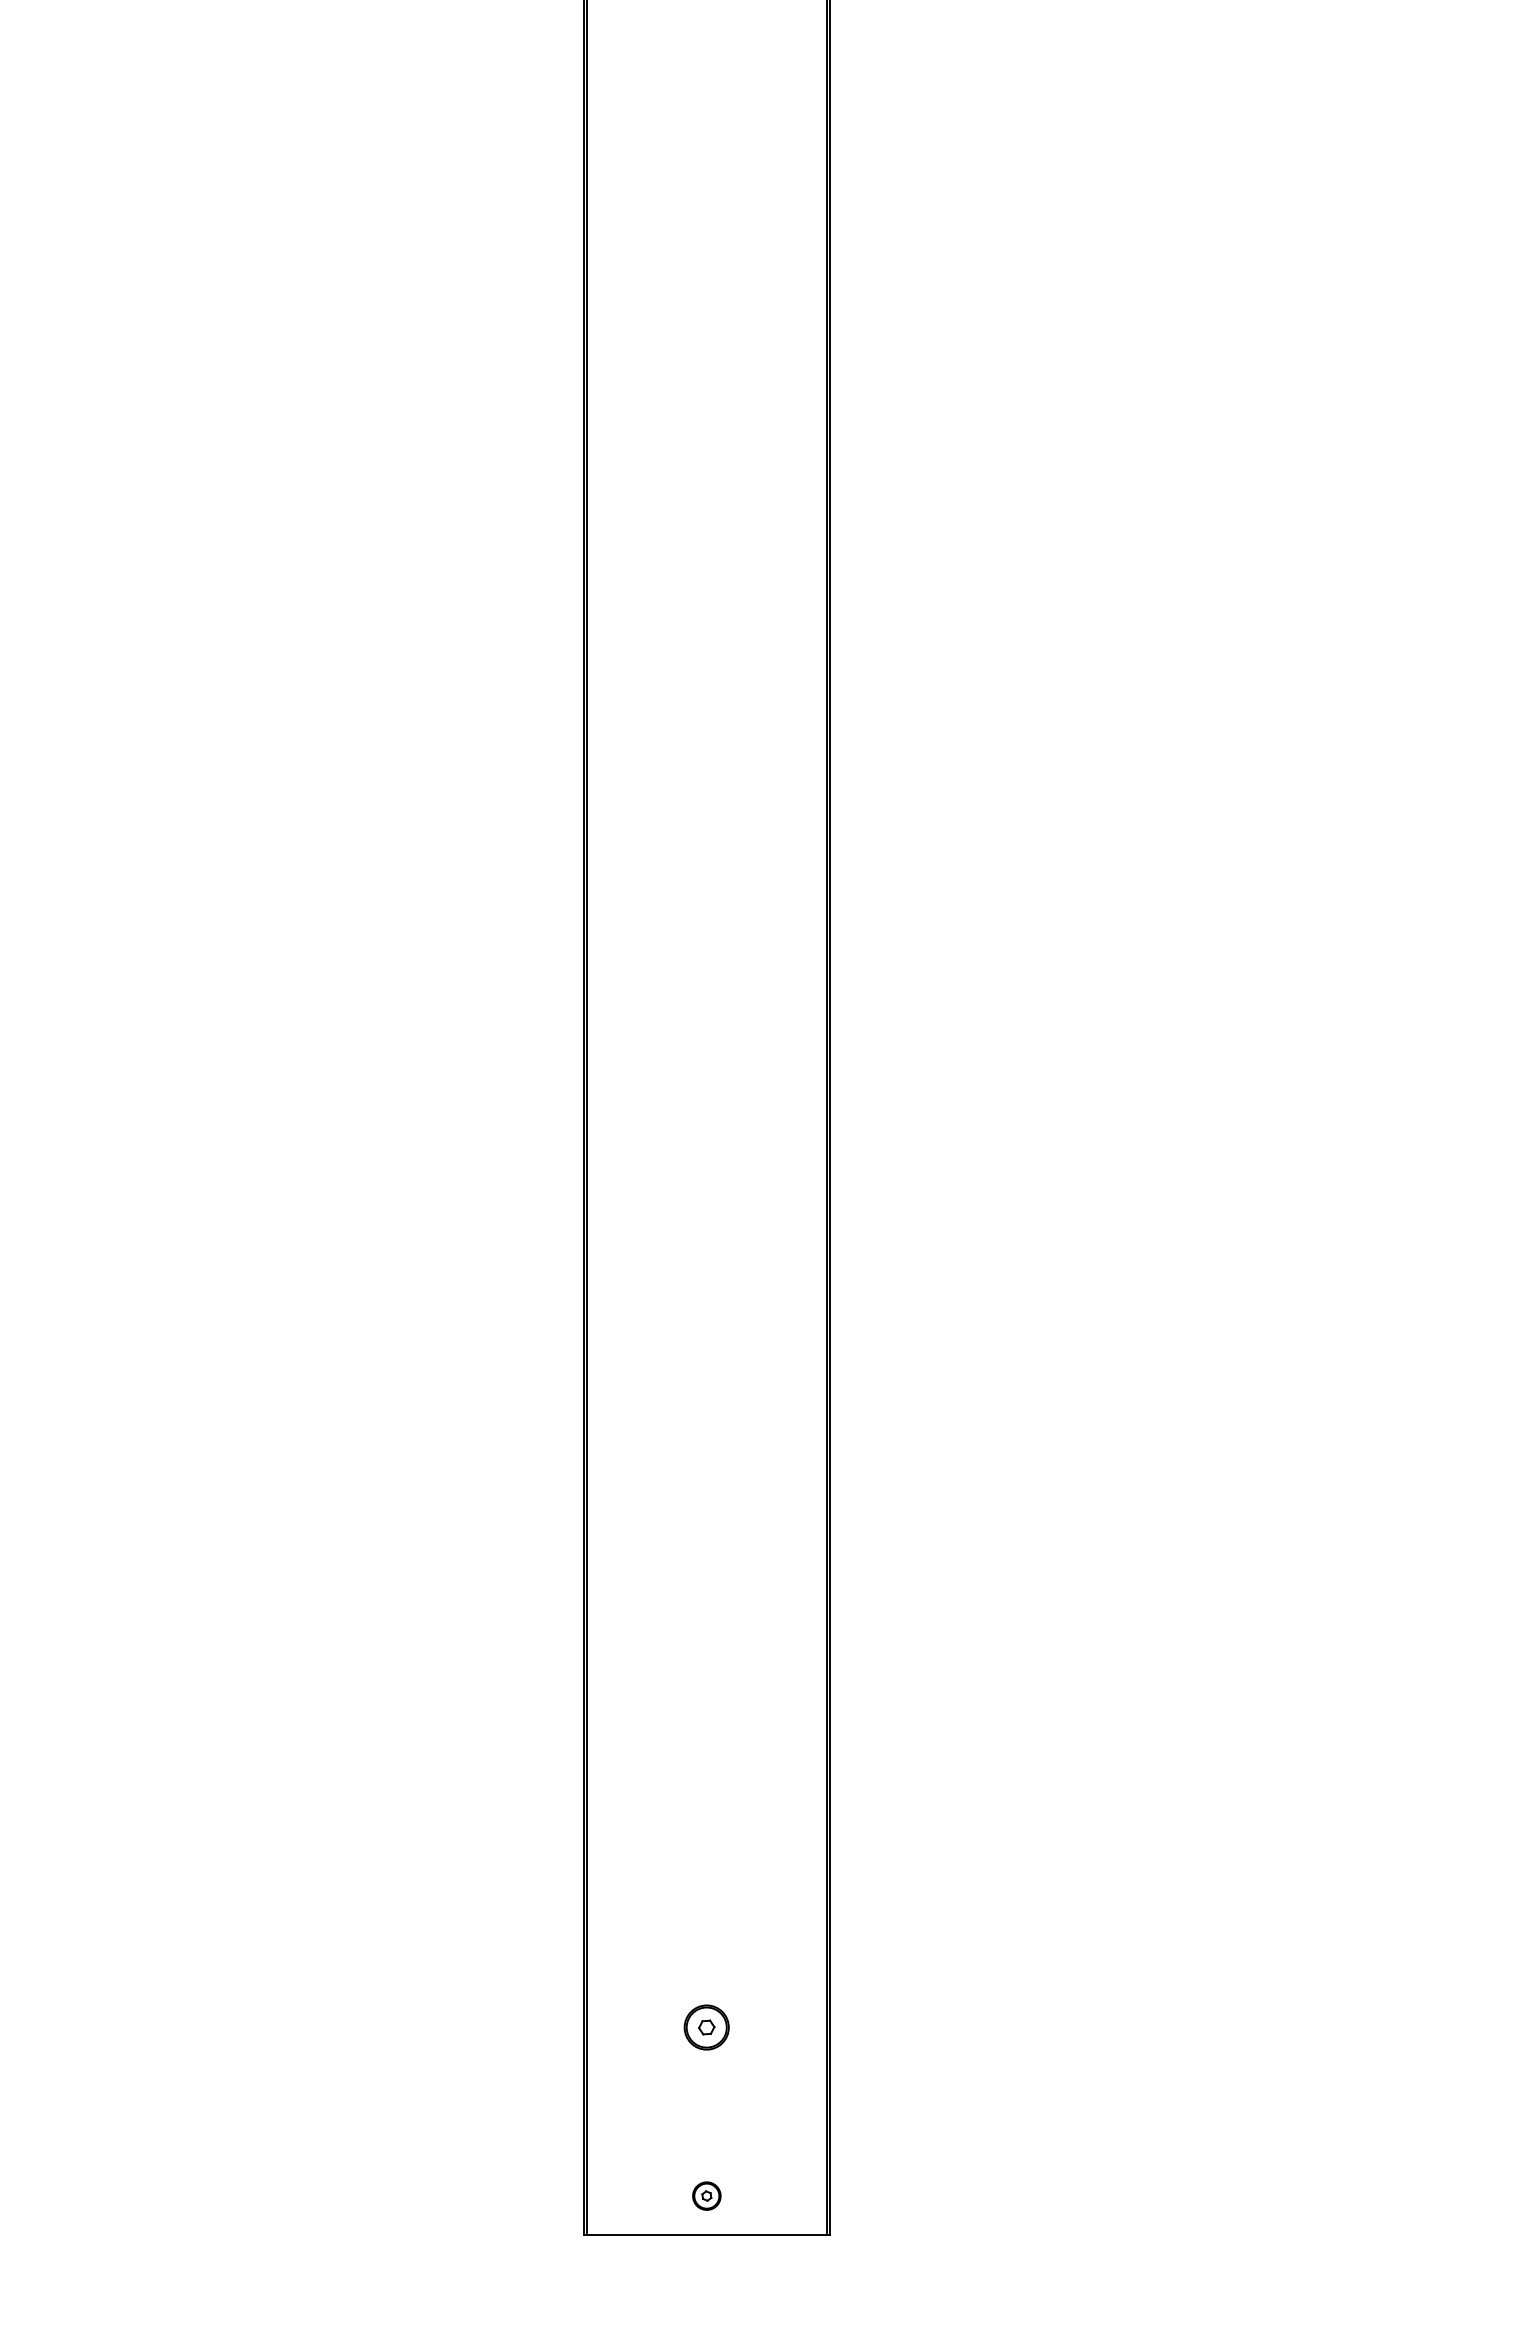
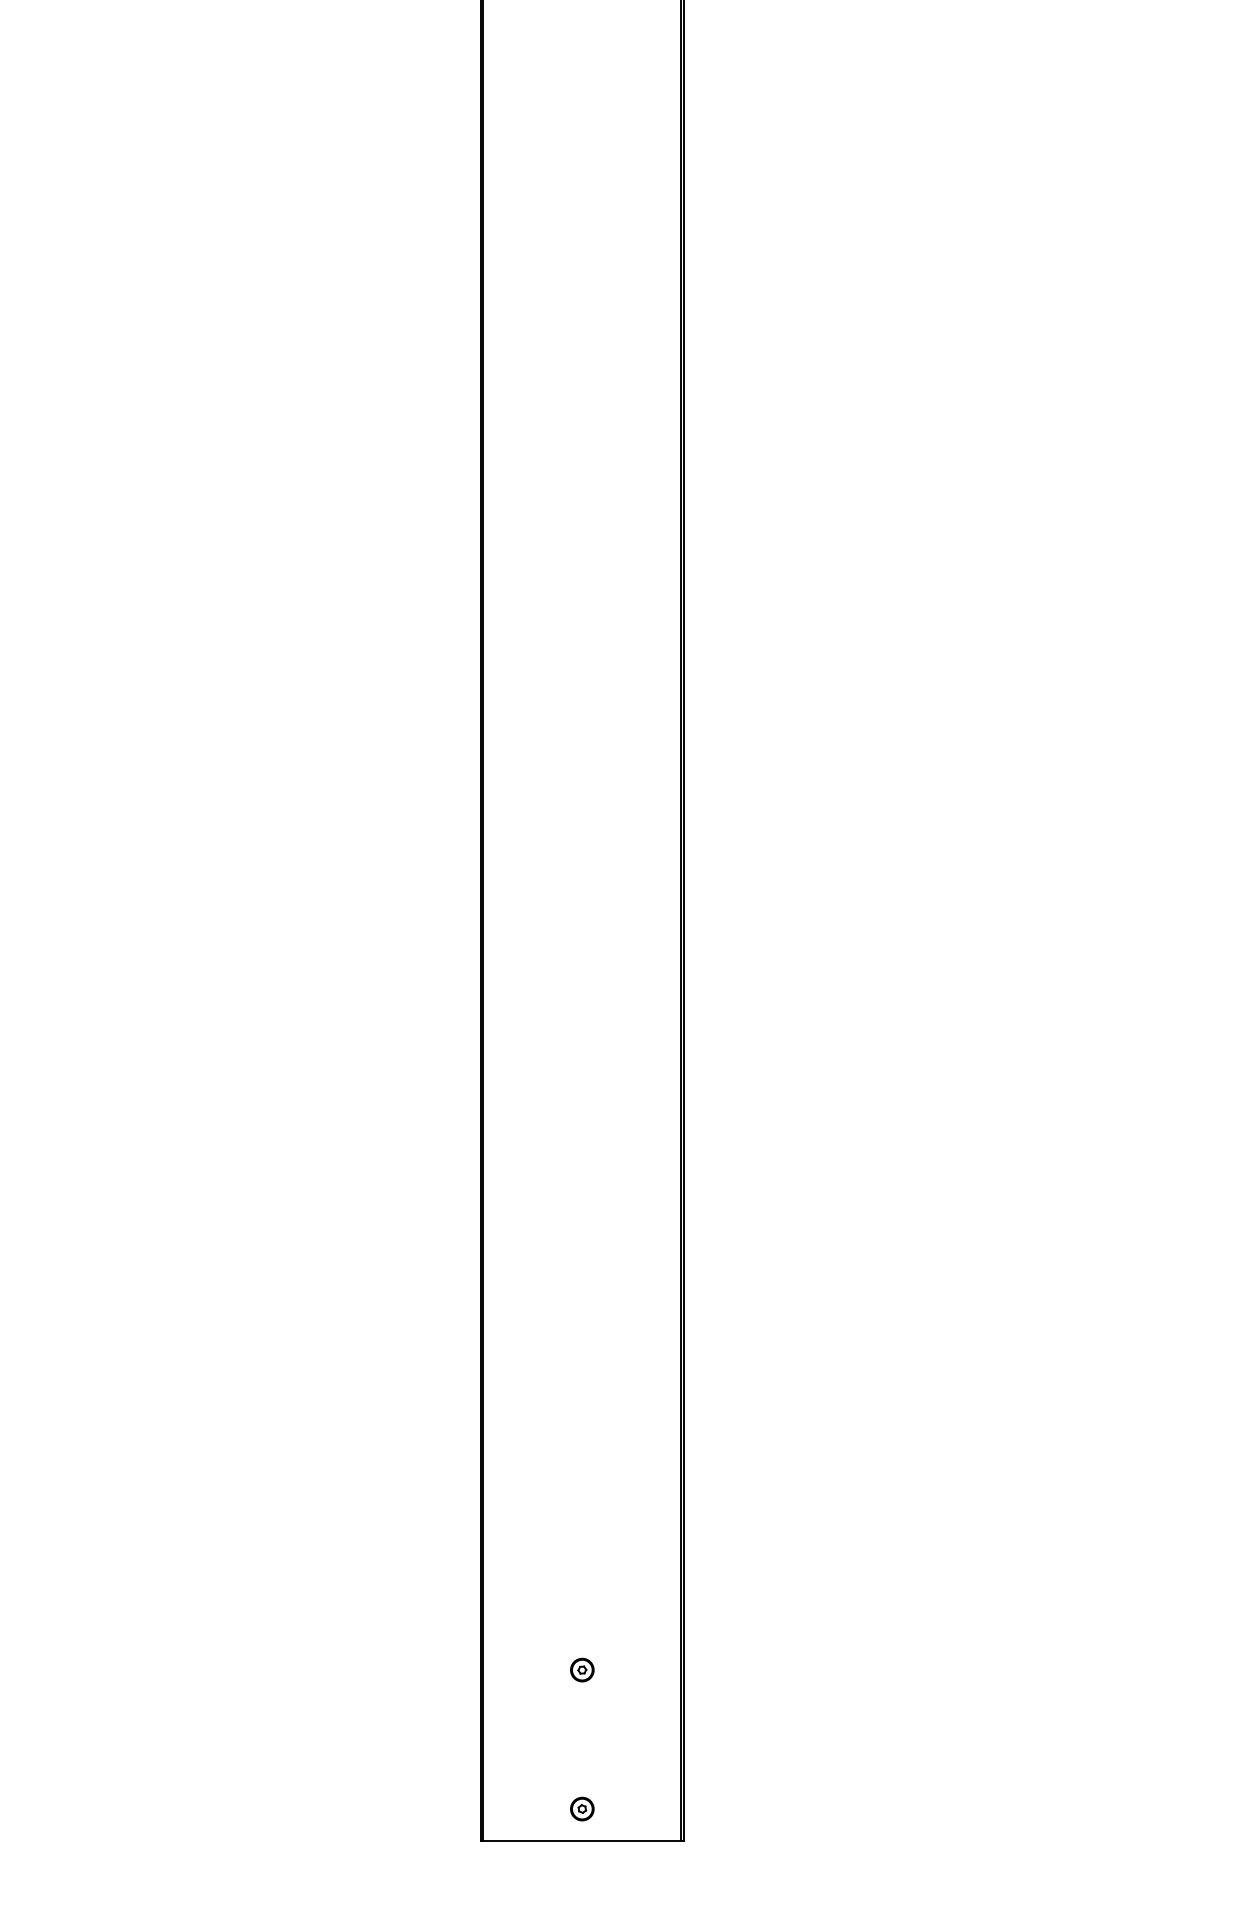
part: (707, 2026) -> (582, 1669), size x0.62

